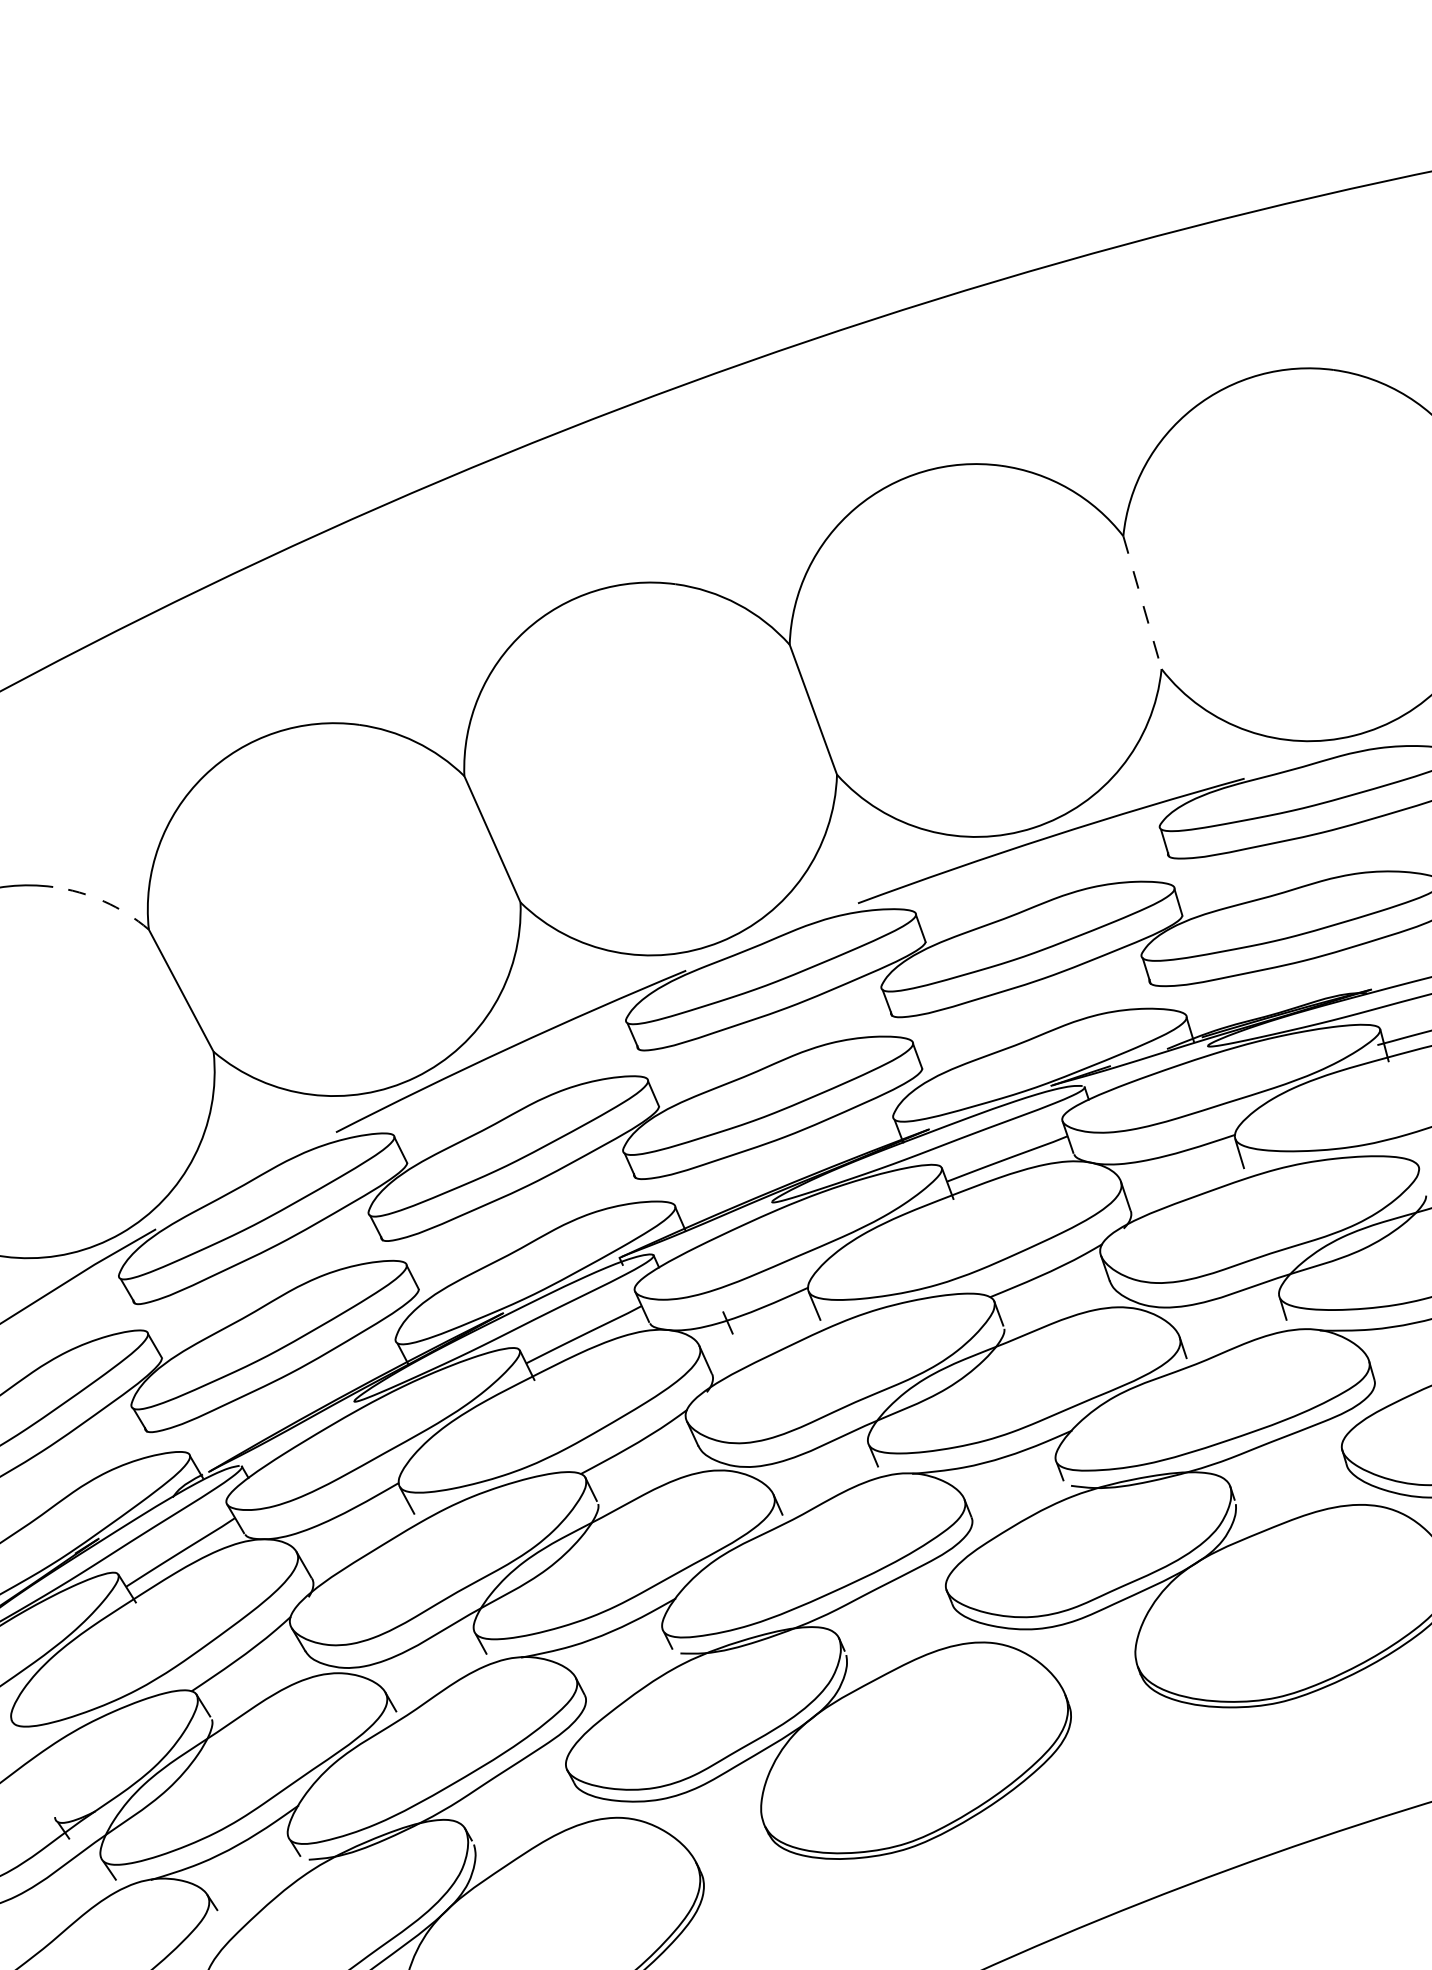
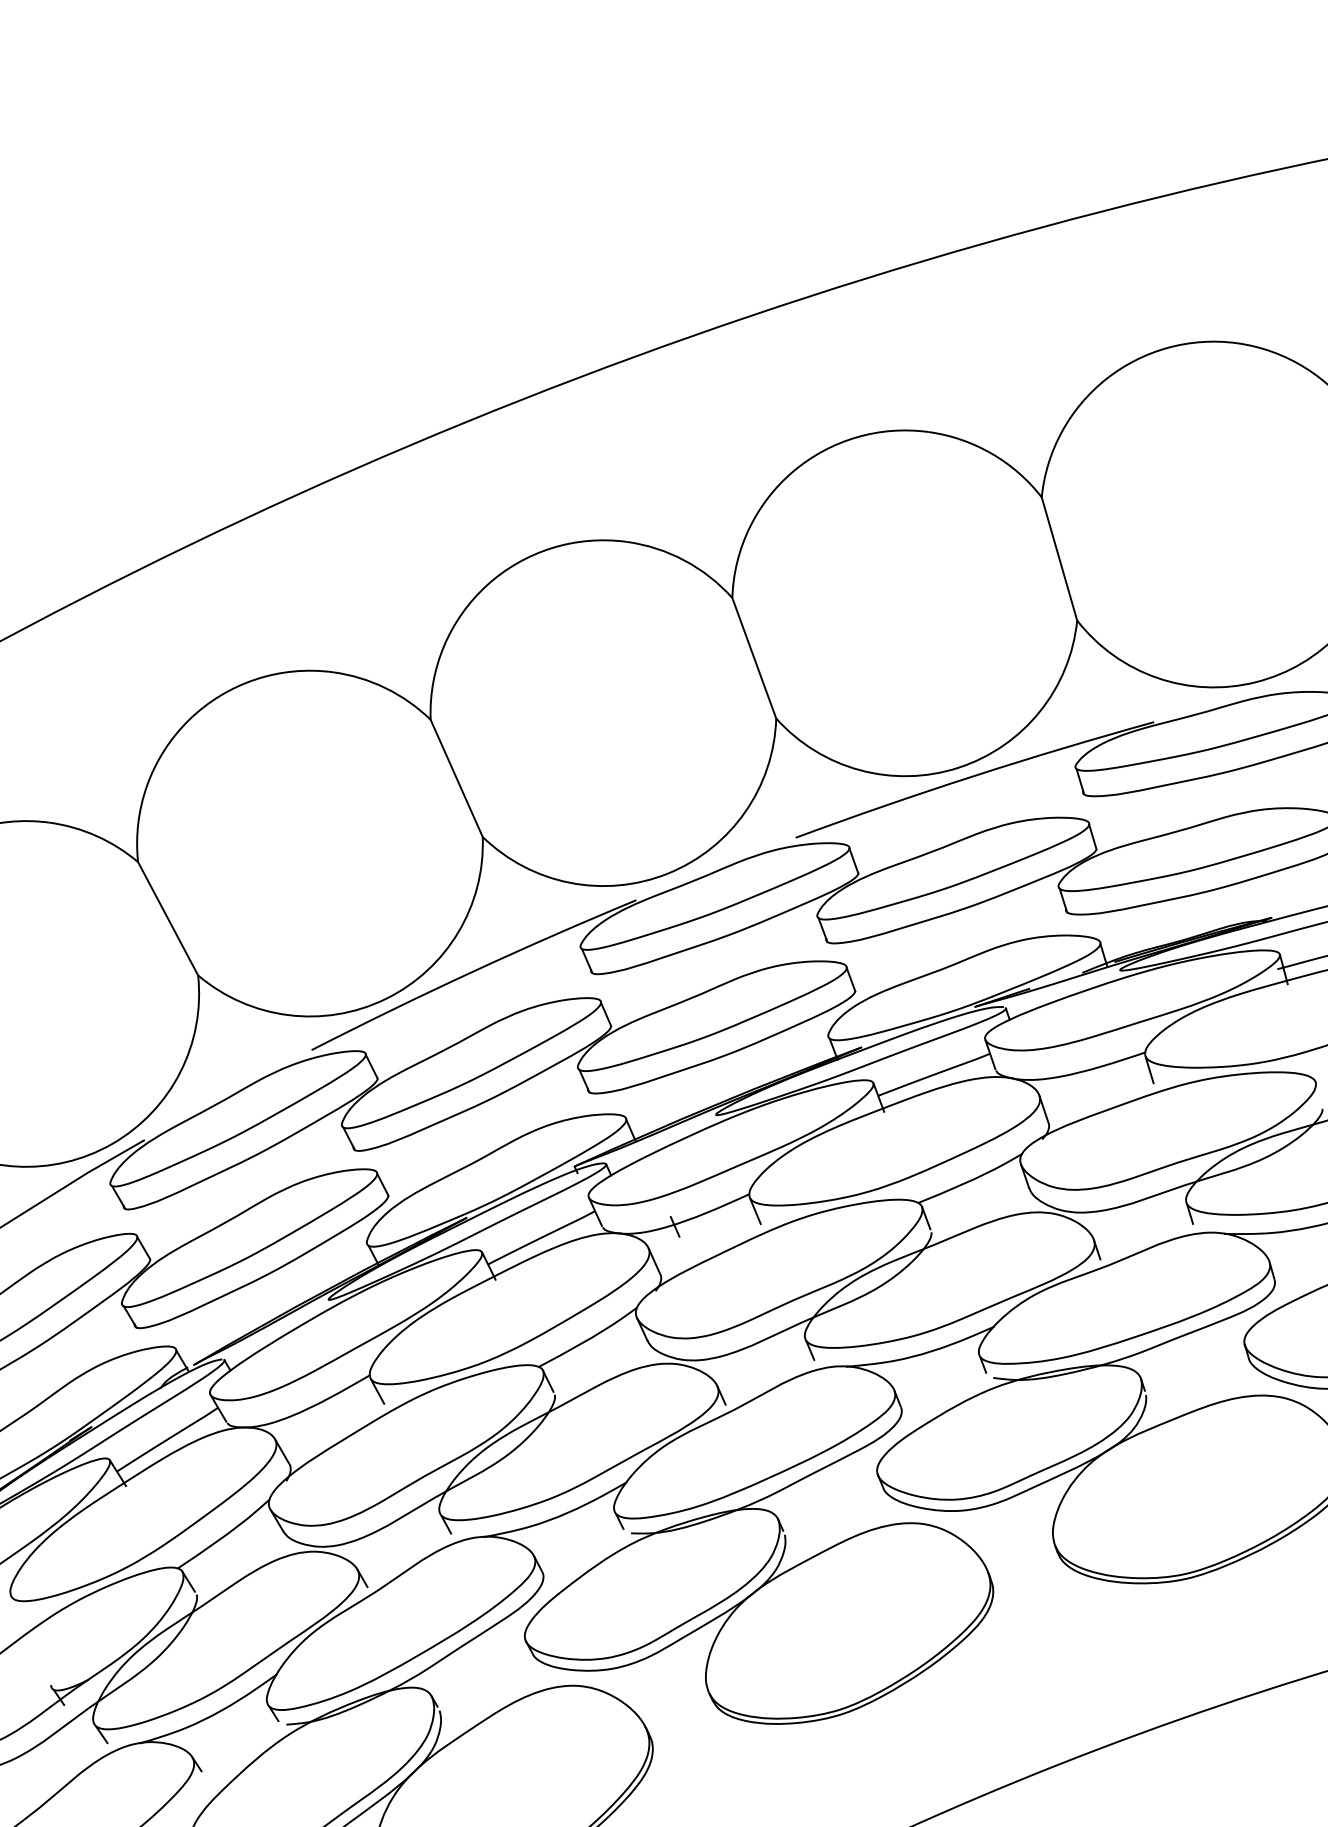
line: (1142, 603) -> (1059, 559), dashed -> solid
arc: (104, 901) -> (96, 836), dashed -> solid

